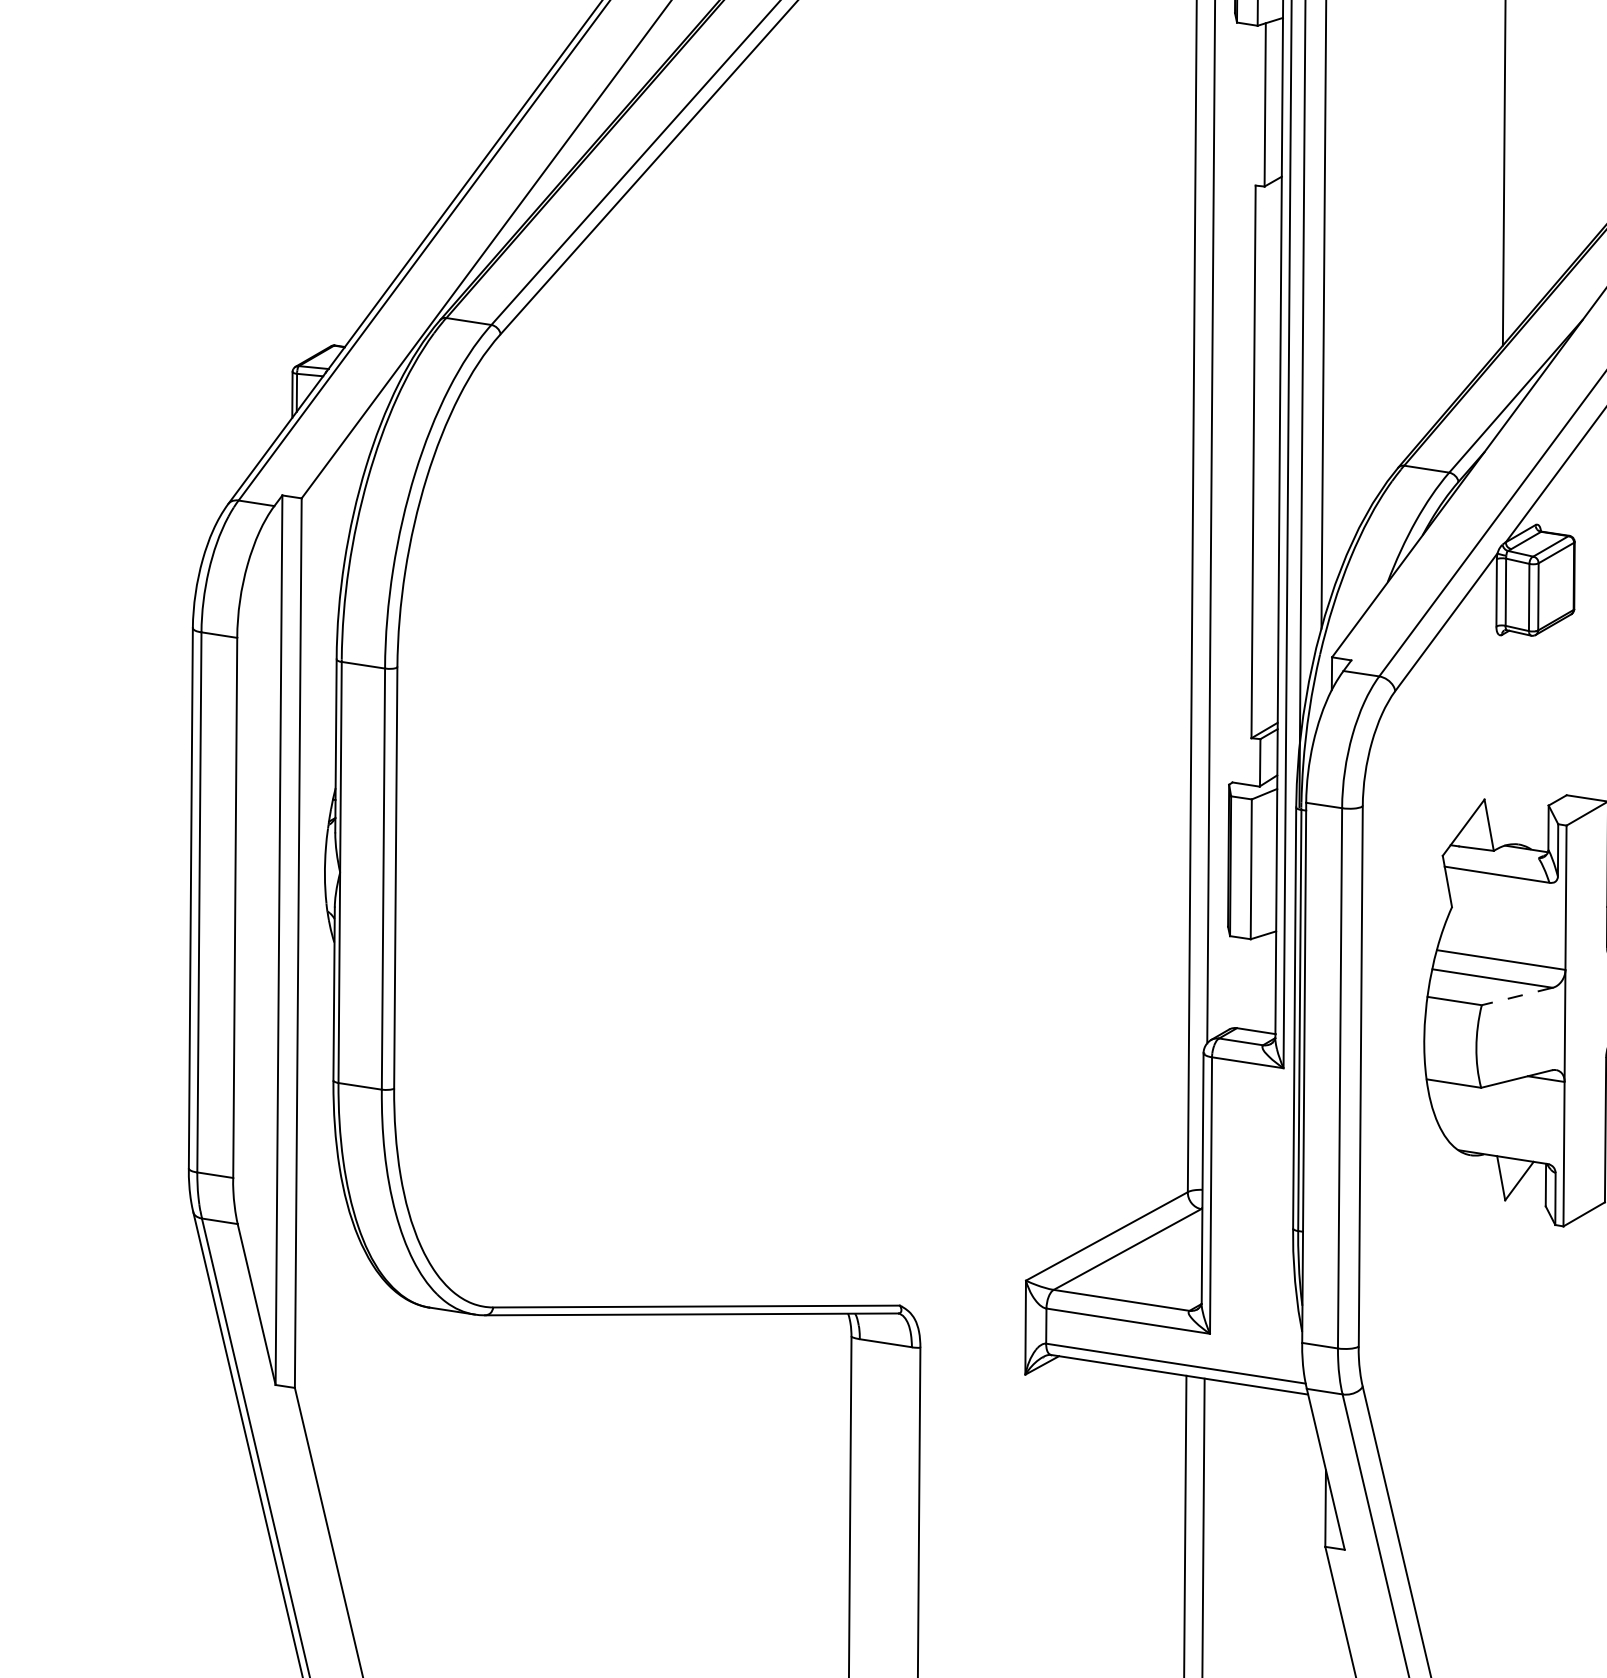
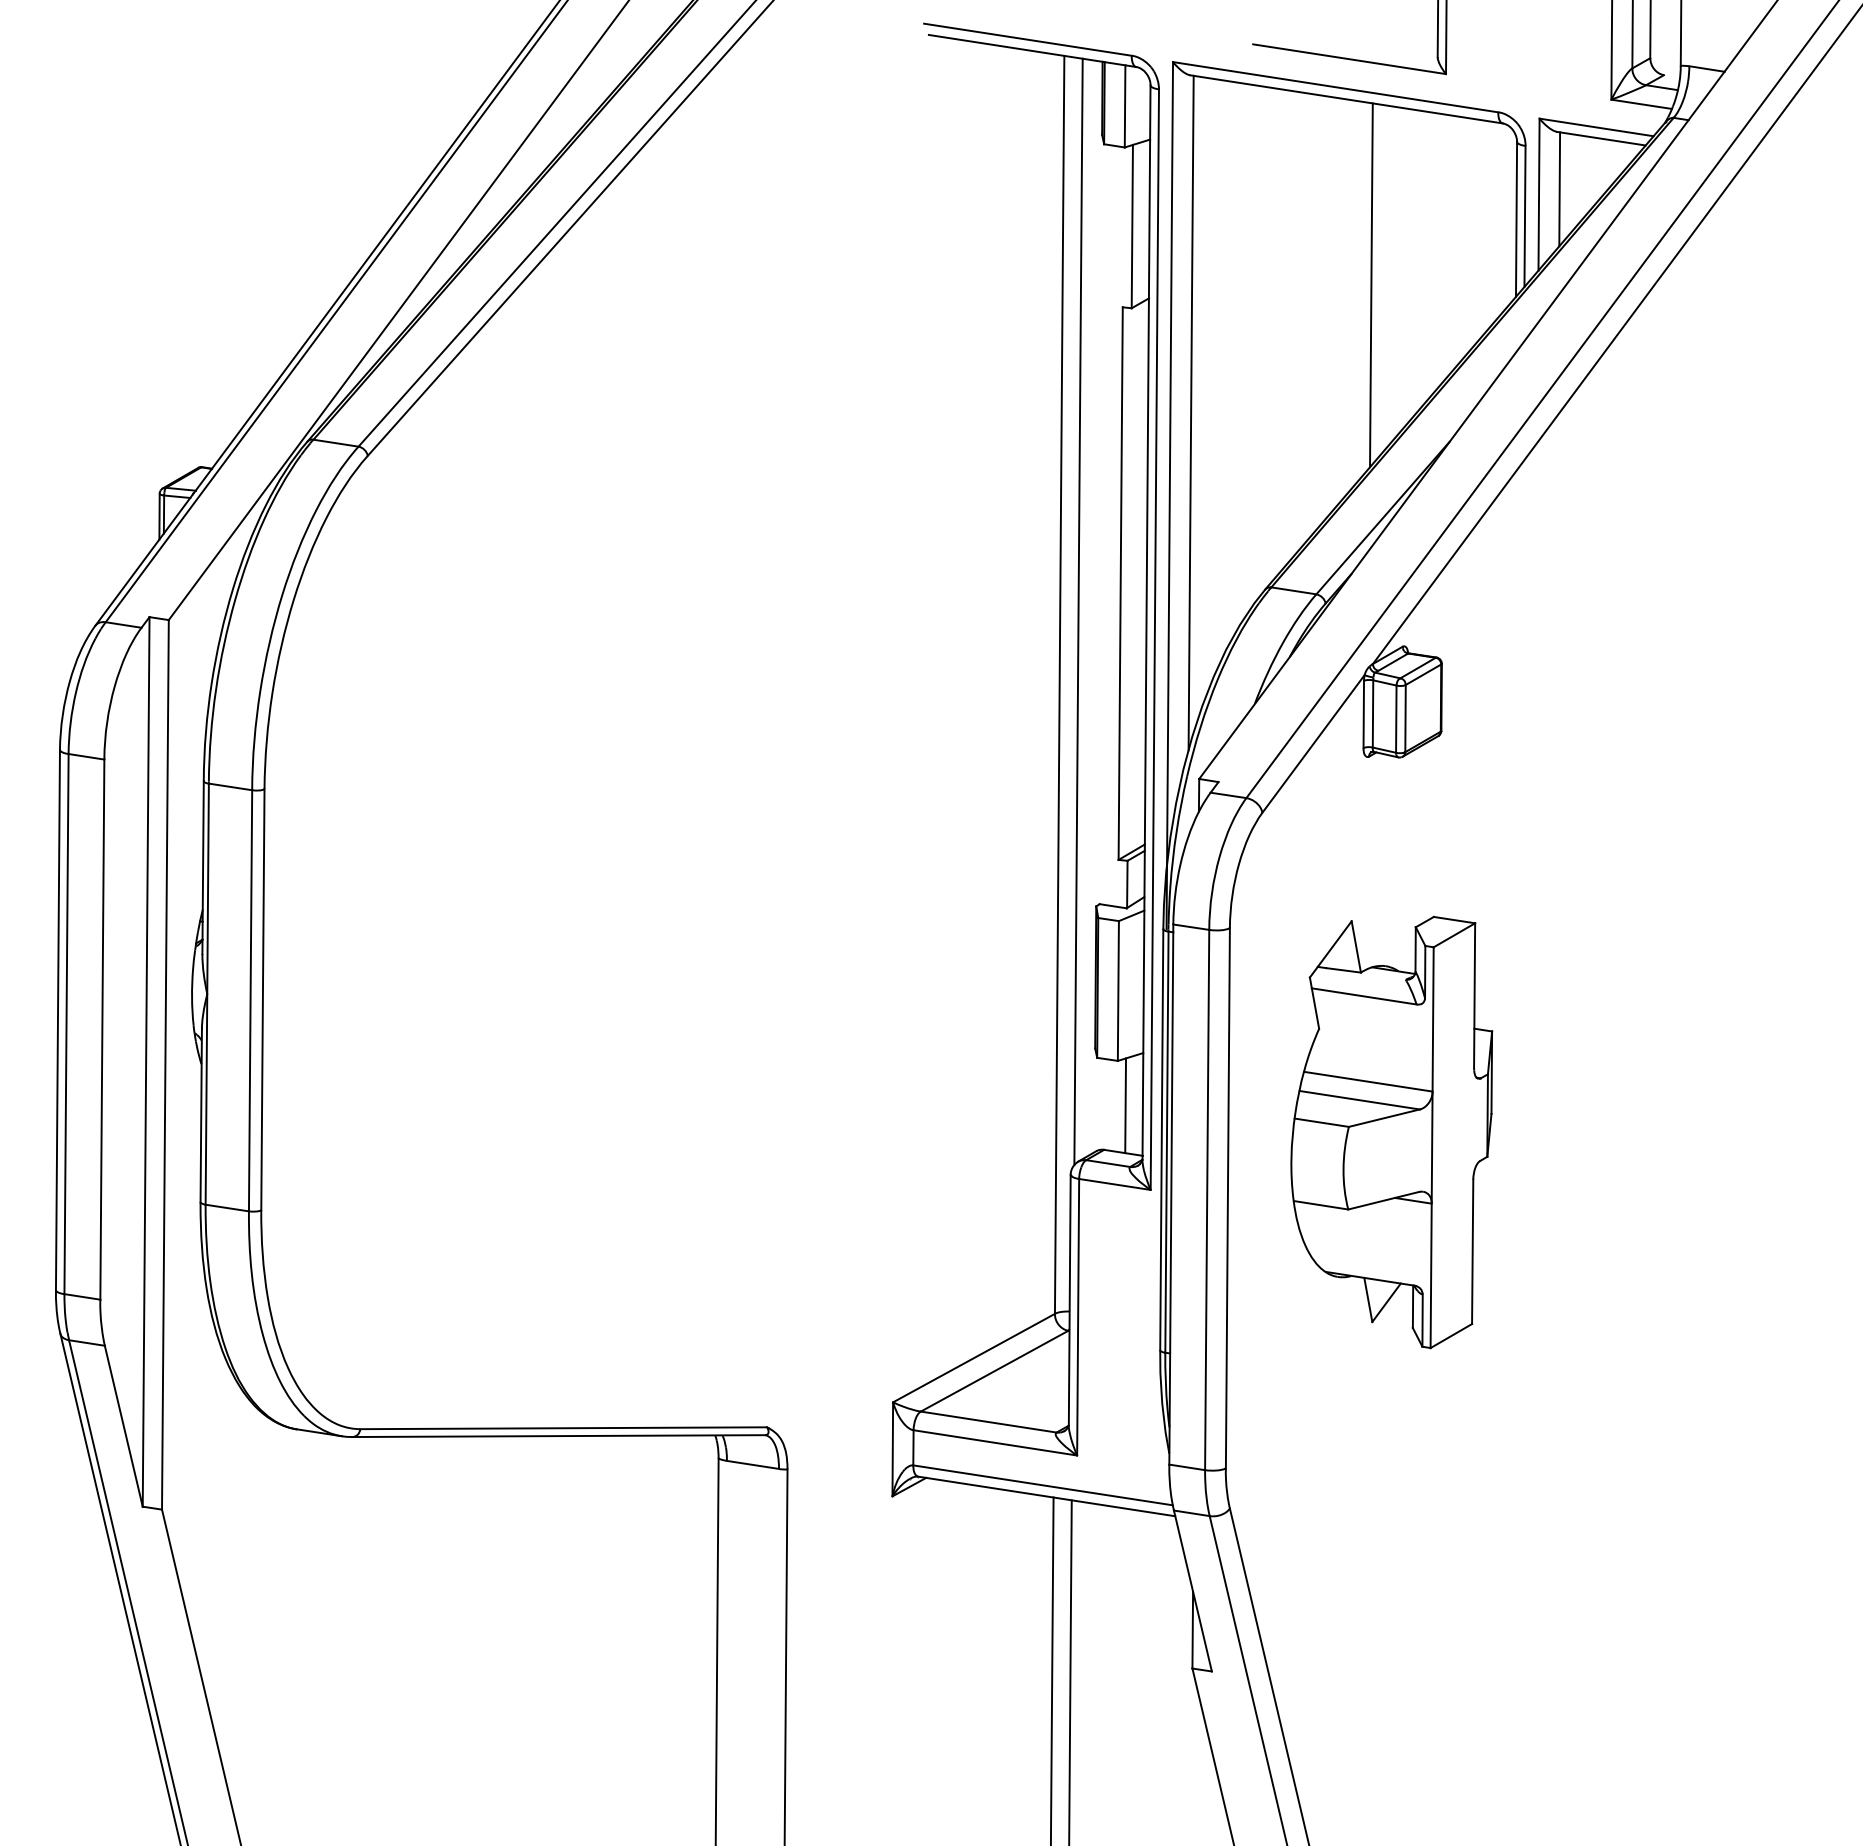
line: (1258, 983) -> (1125, 1105), added
line: (1517, 996) -> (1384, 1118), dashed -> solid

